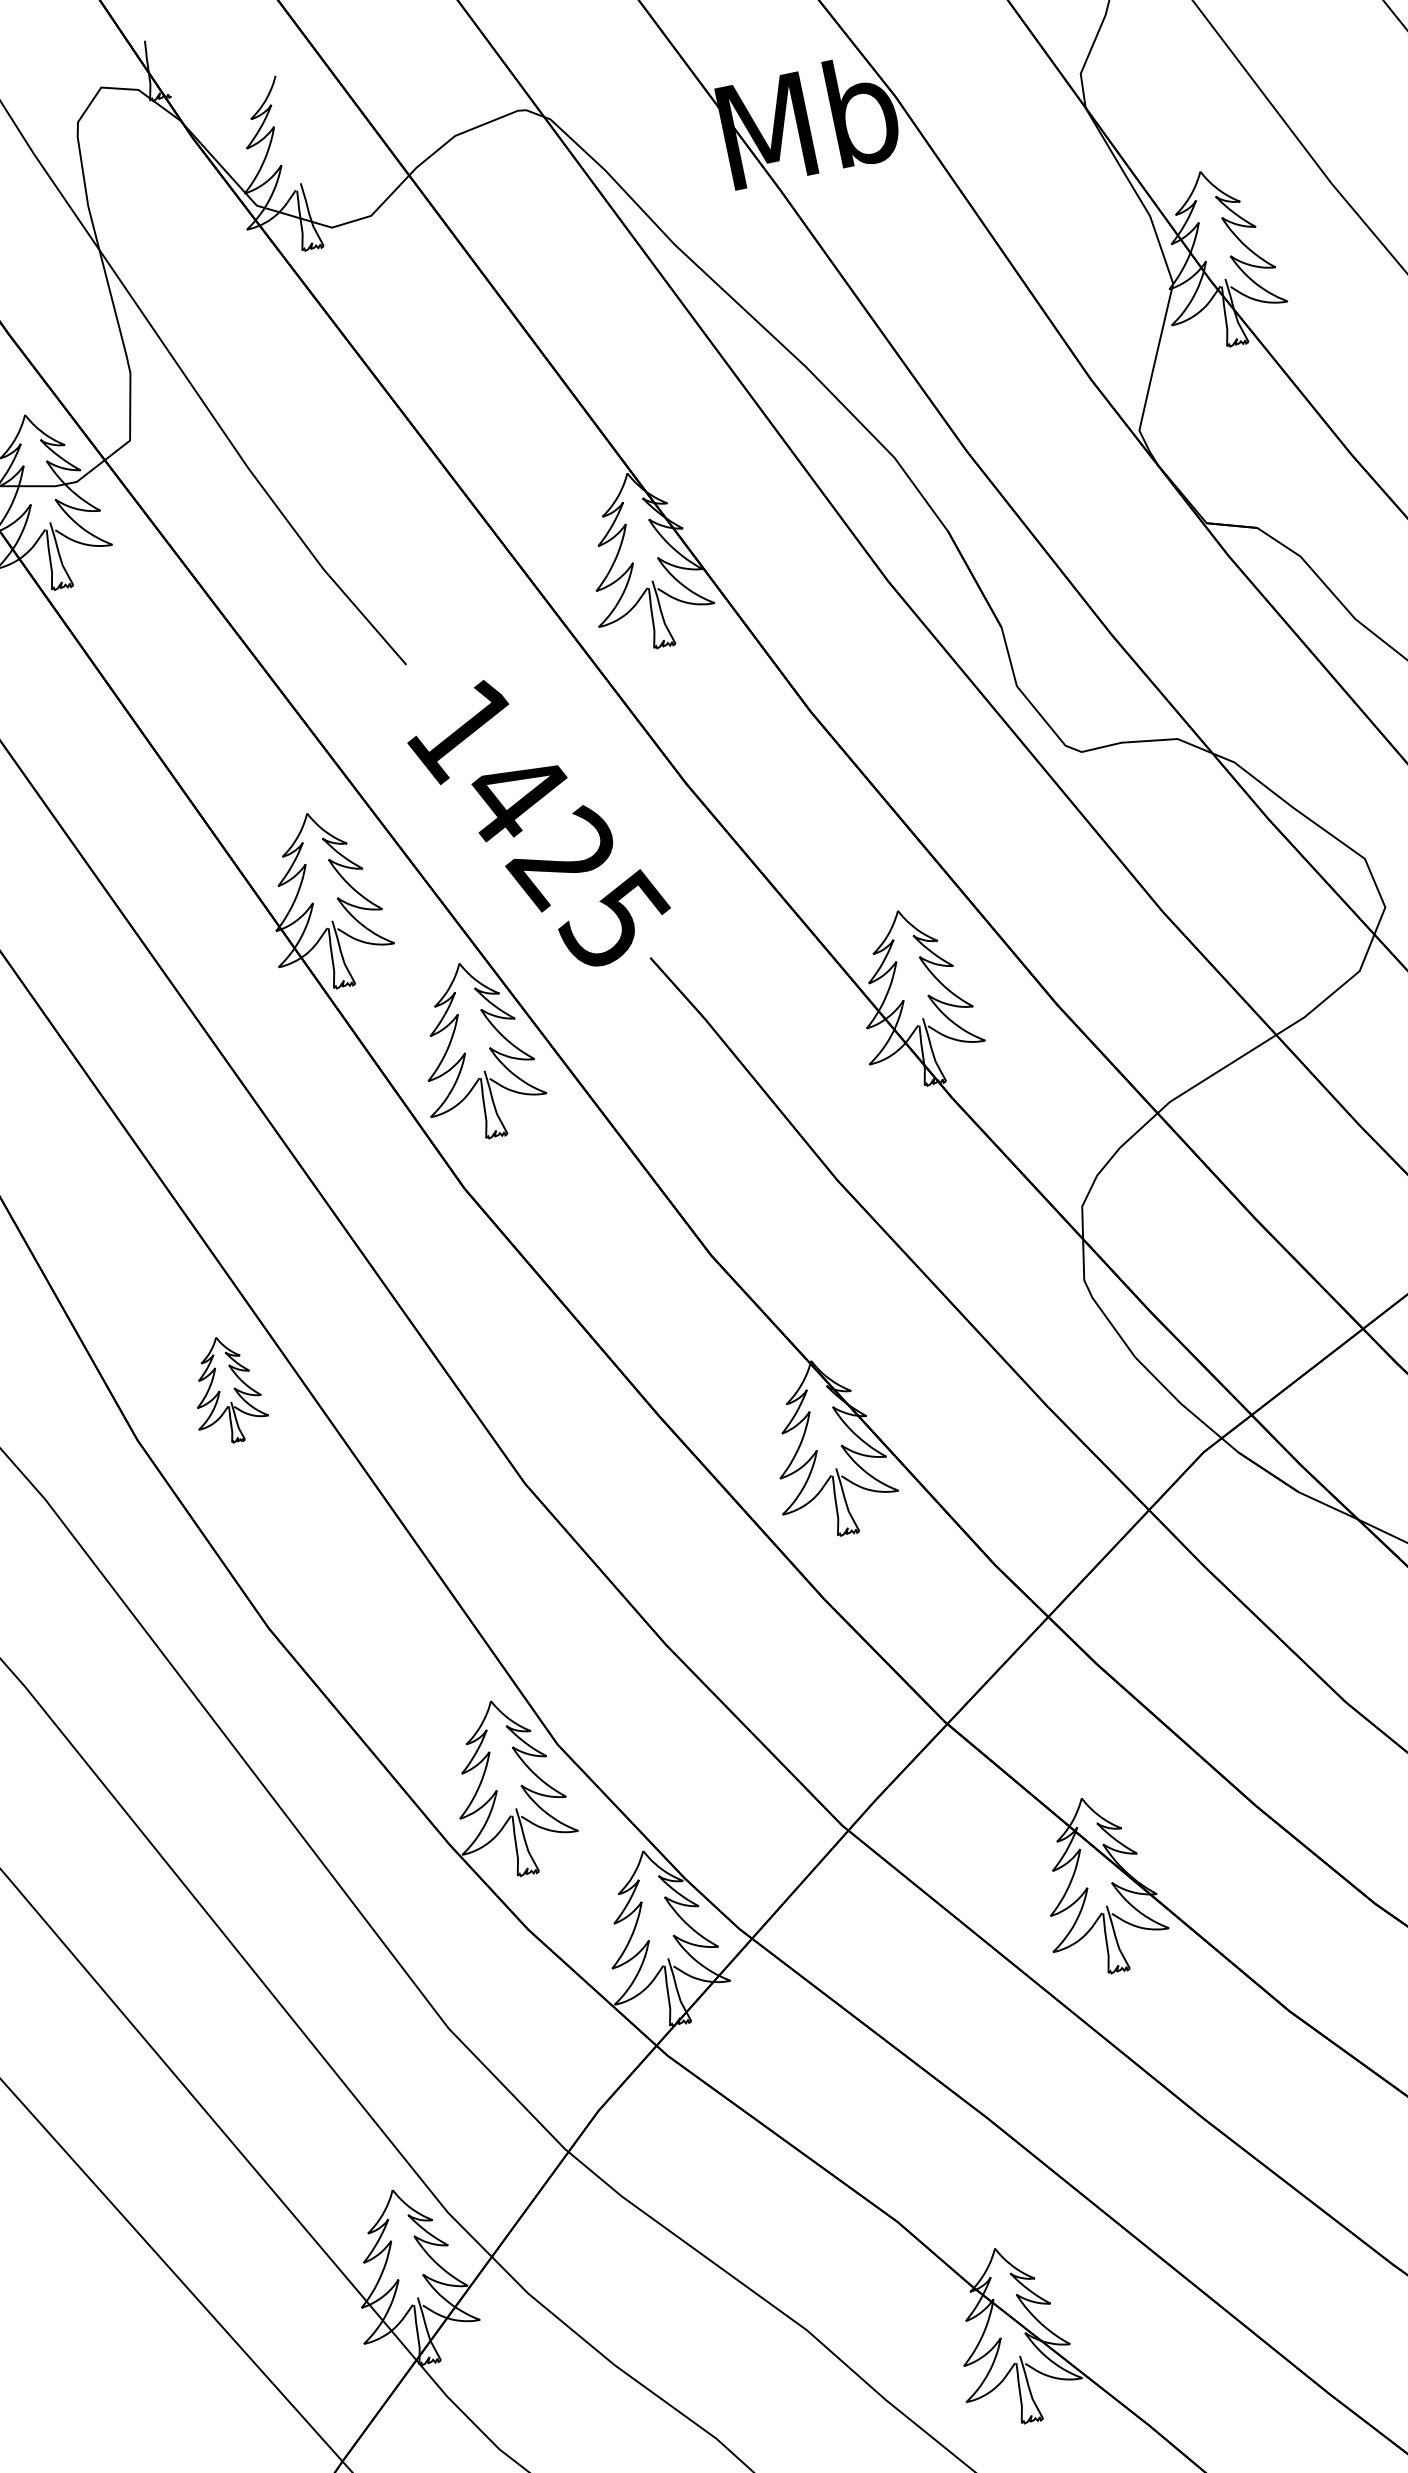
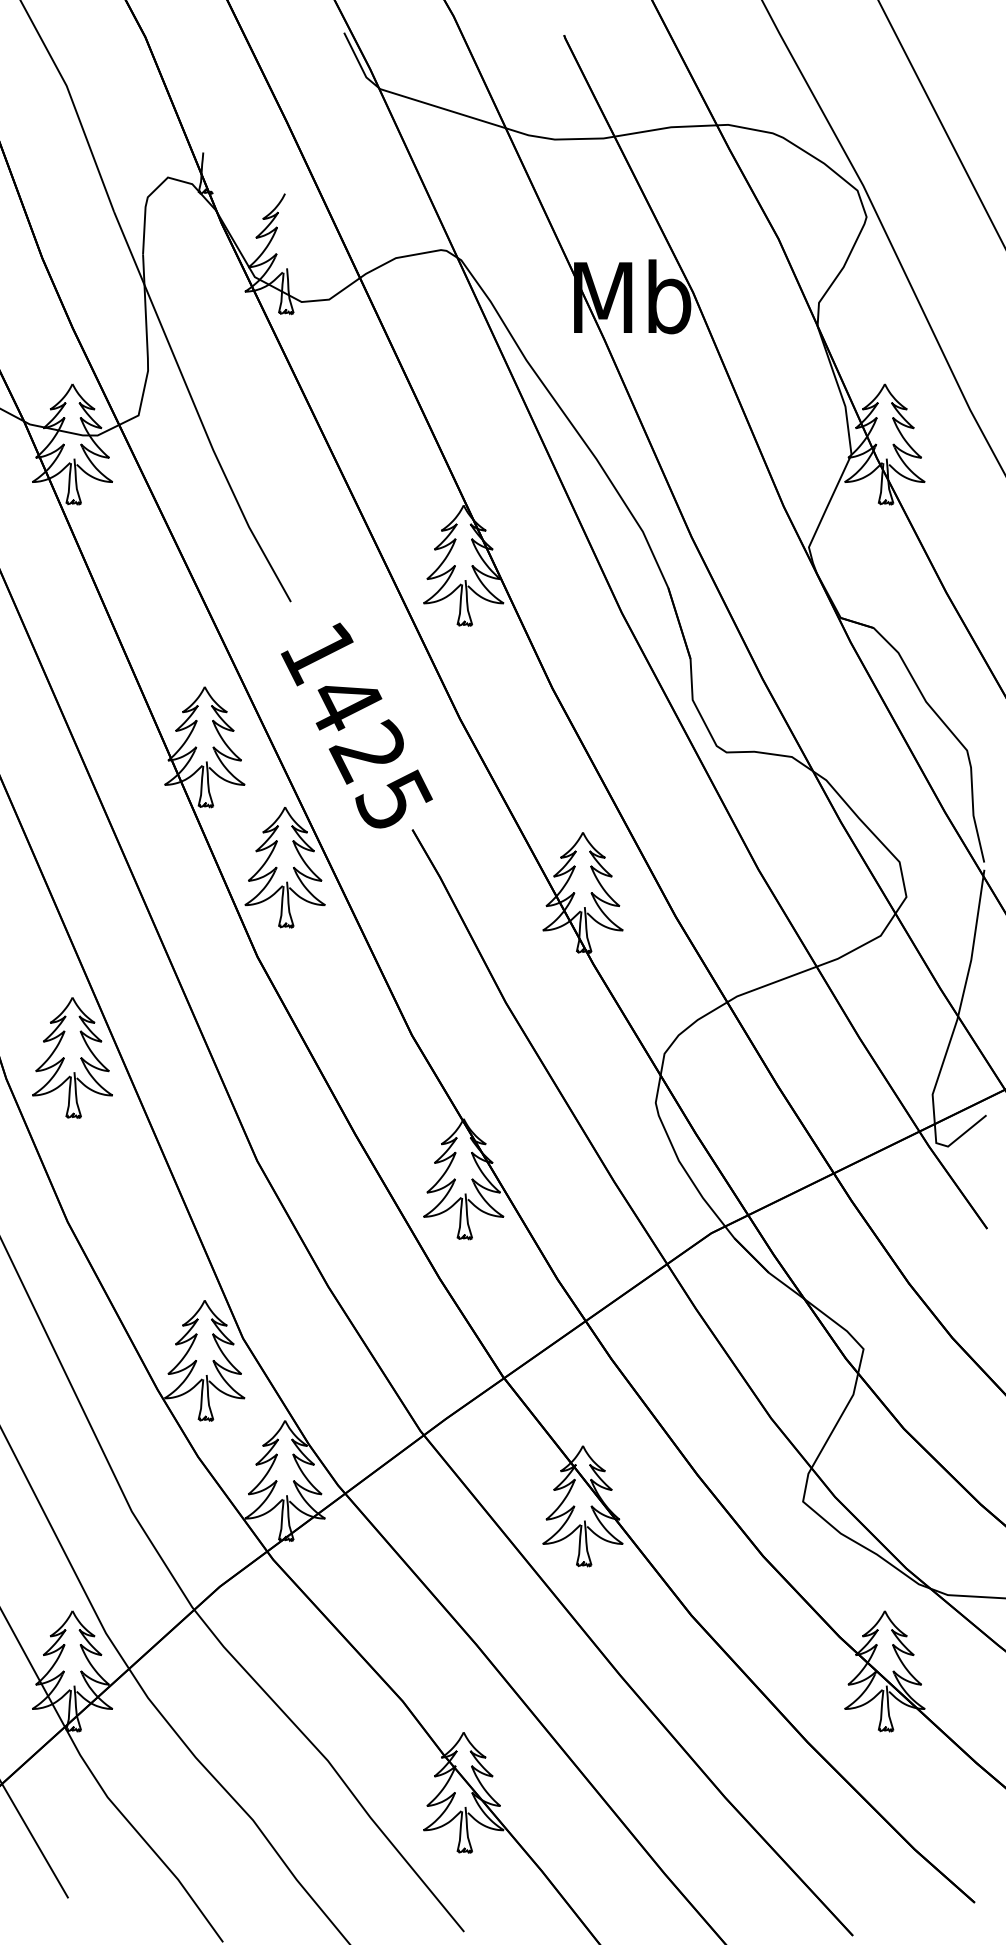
part: (226, 1389) -> (72, 1057), size x1.67

